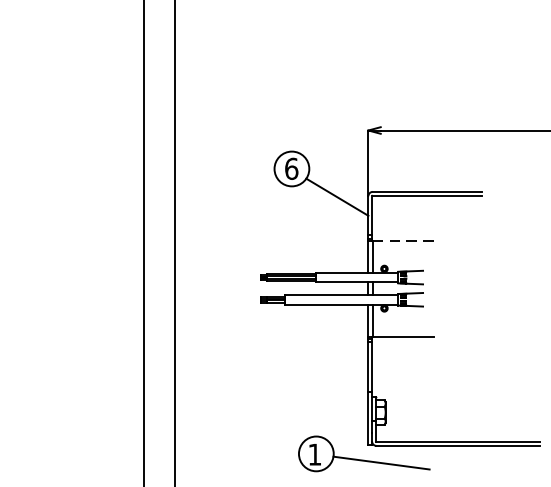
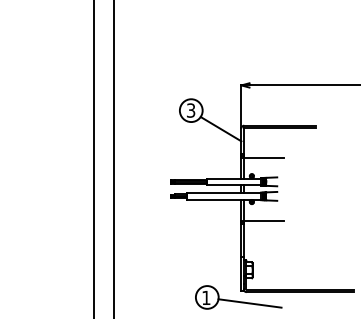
text: (290, 168) -> (190, 110), 6 -> 3
line: (402, 240) -> (263, 157), dashed -> solid

